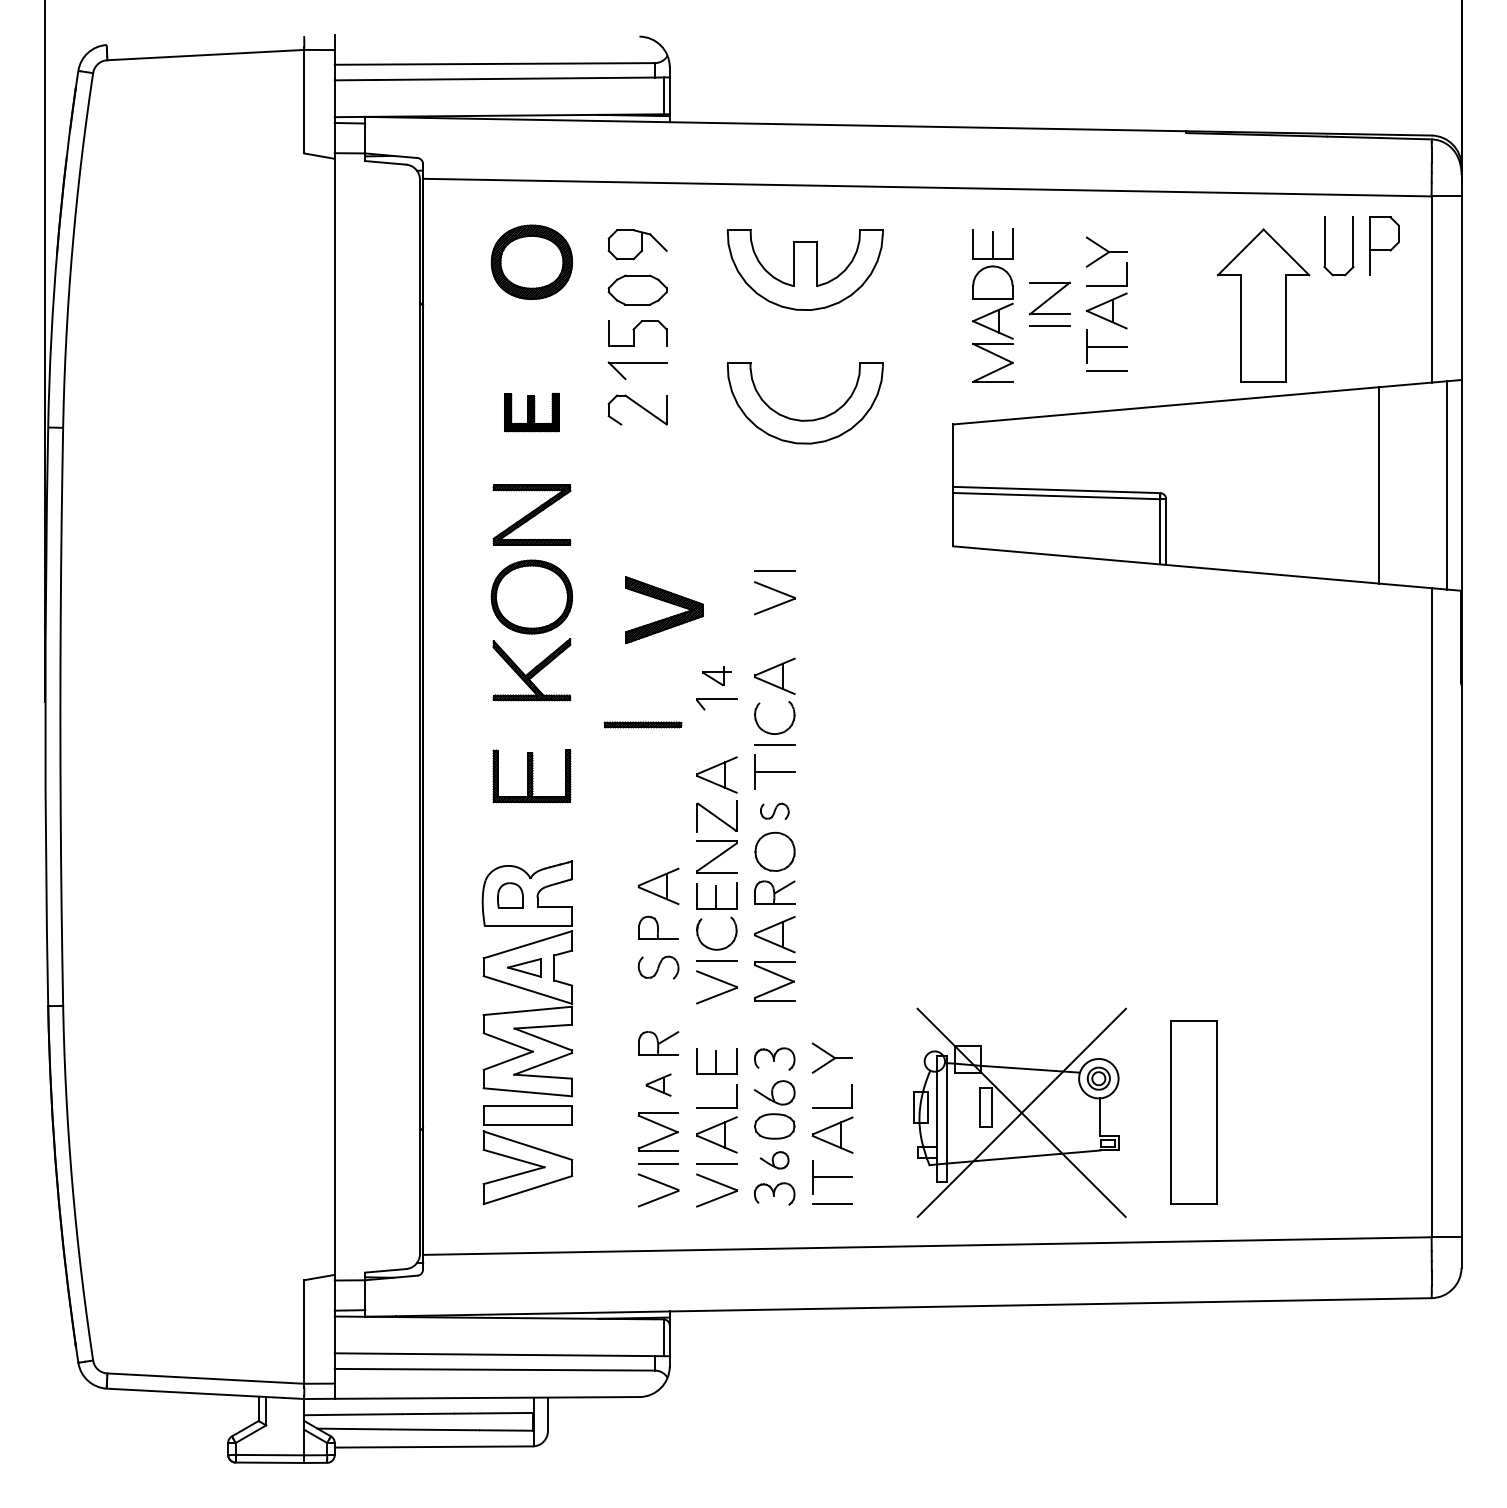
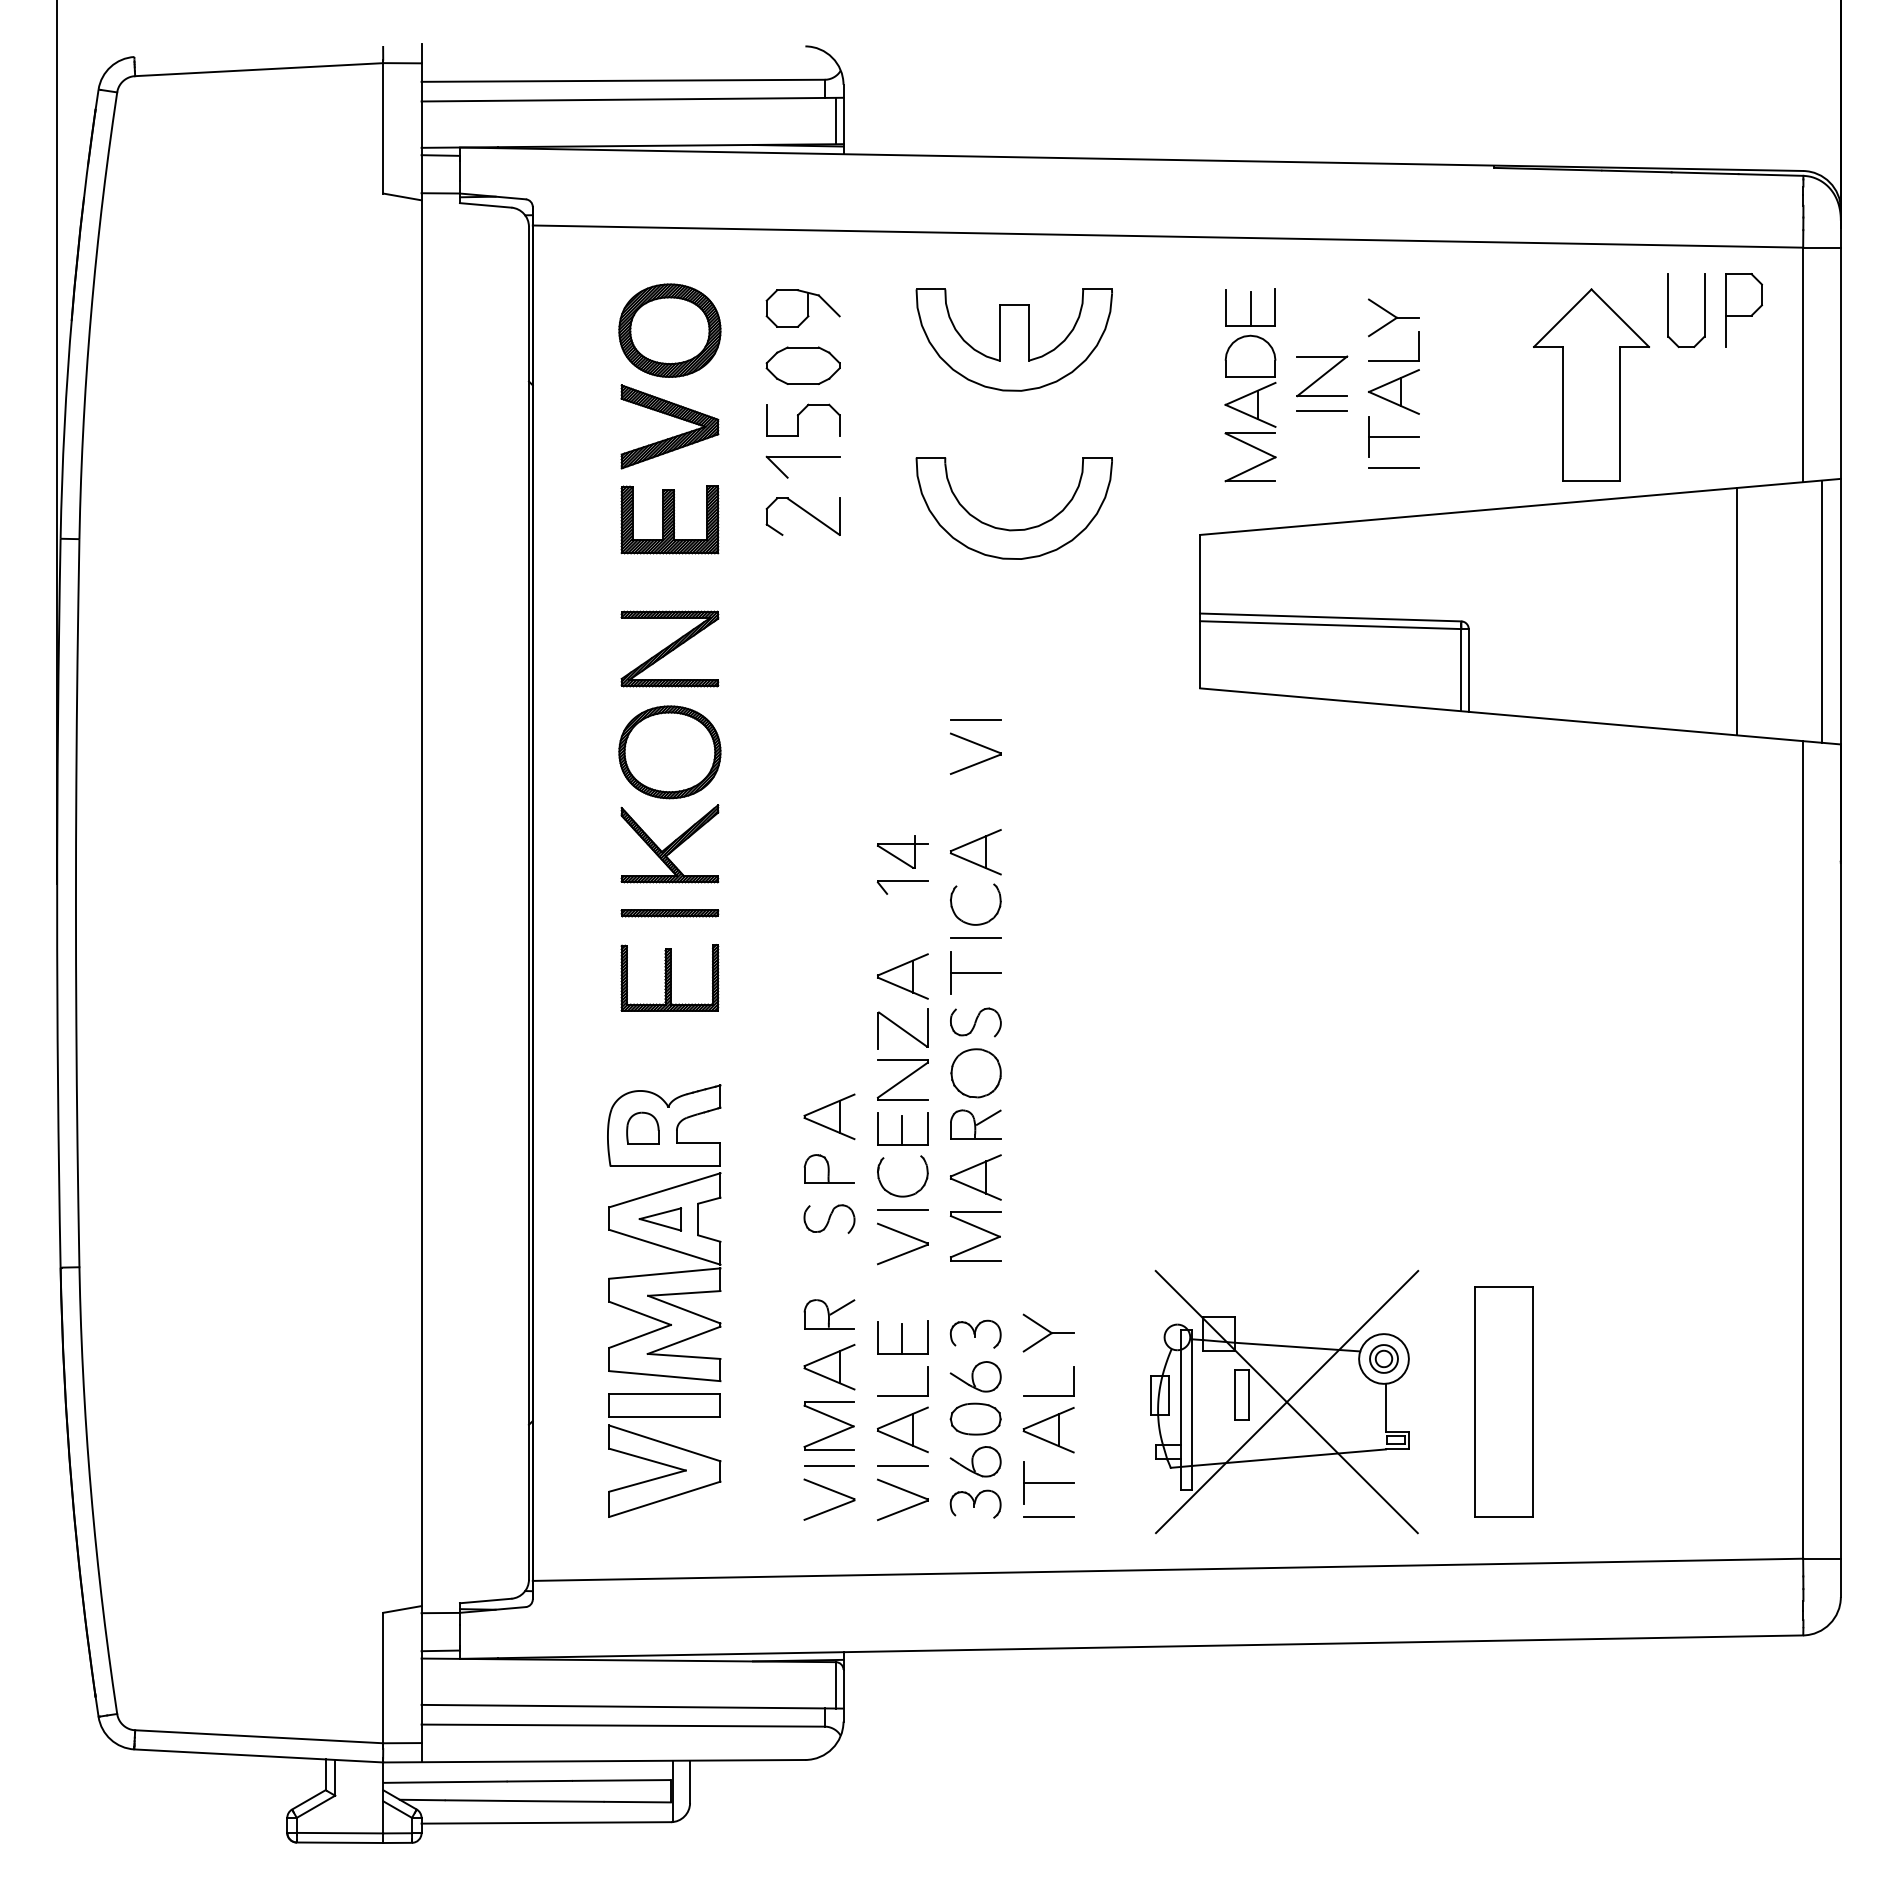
part: (531, 412) -> (669, 519), size x1.43
part: (667, 602) -> (673, 417), moved
part: (716, 675) -> (902, 851), size x1.43
part: (642, 725) -> (669, 913), moved
part: (774, 811) -> (975, 1022), size x1.43
part: (658, 1084) -> (829, 1366), size x1.67
part: (774, 1160) -> (975, 1461), size x1.43

